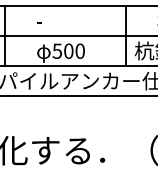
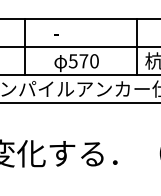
text: (68, 51) -> (83, 61), 500 -> 570

